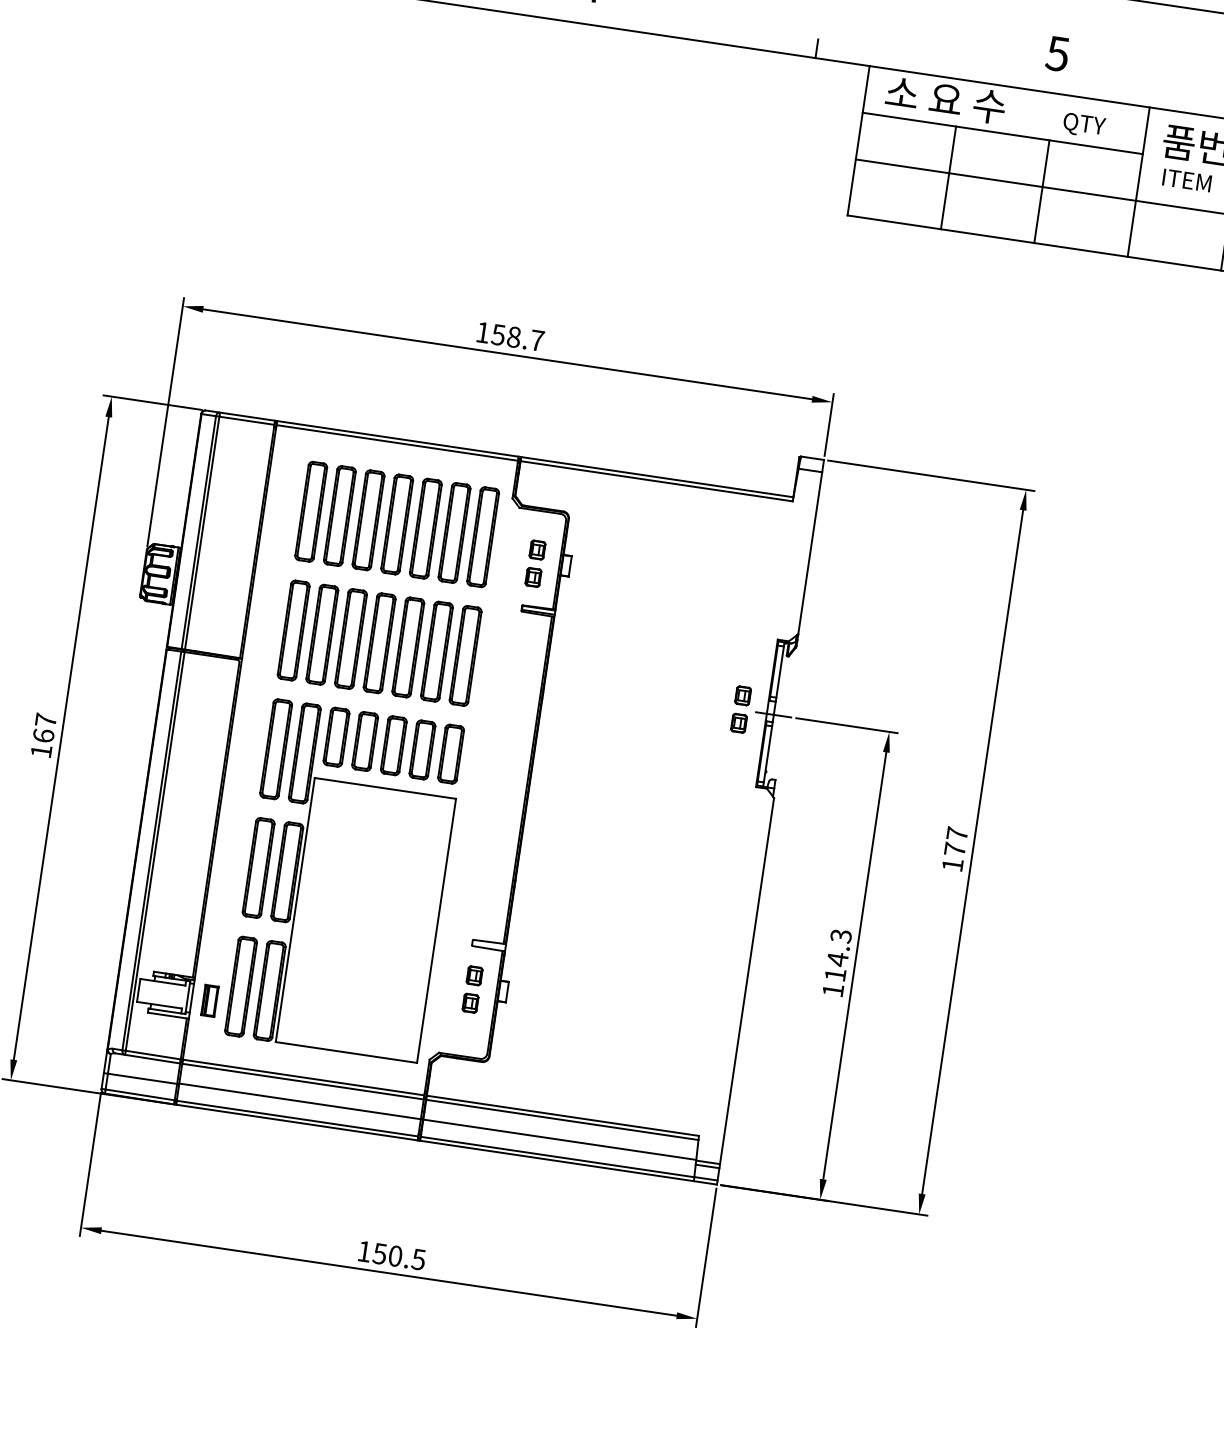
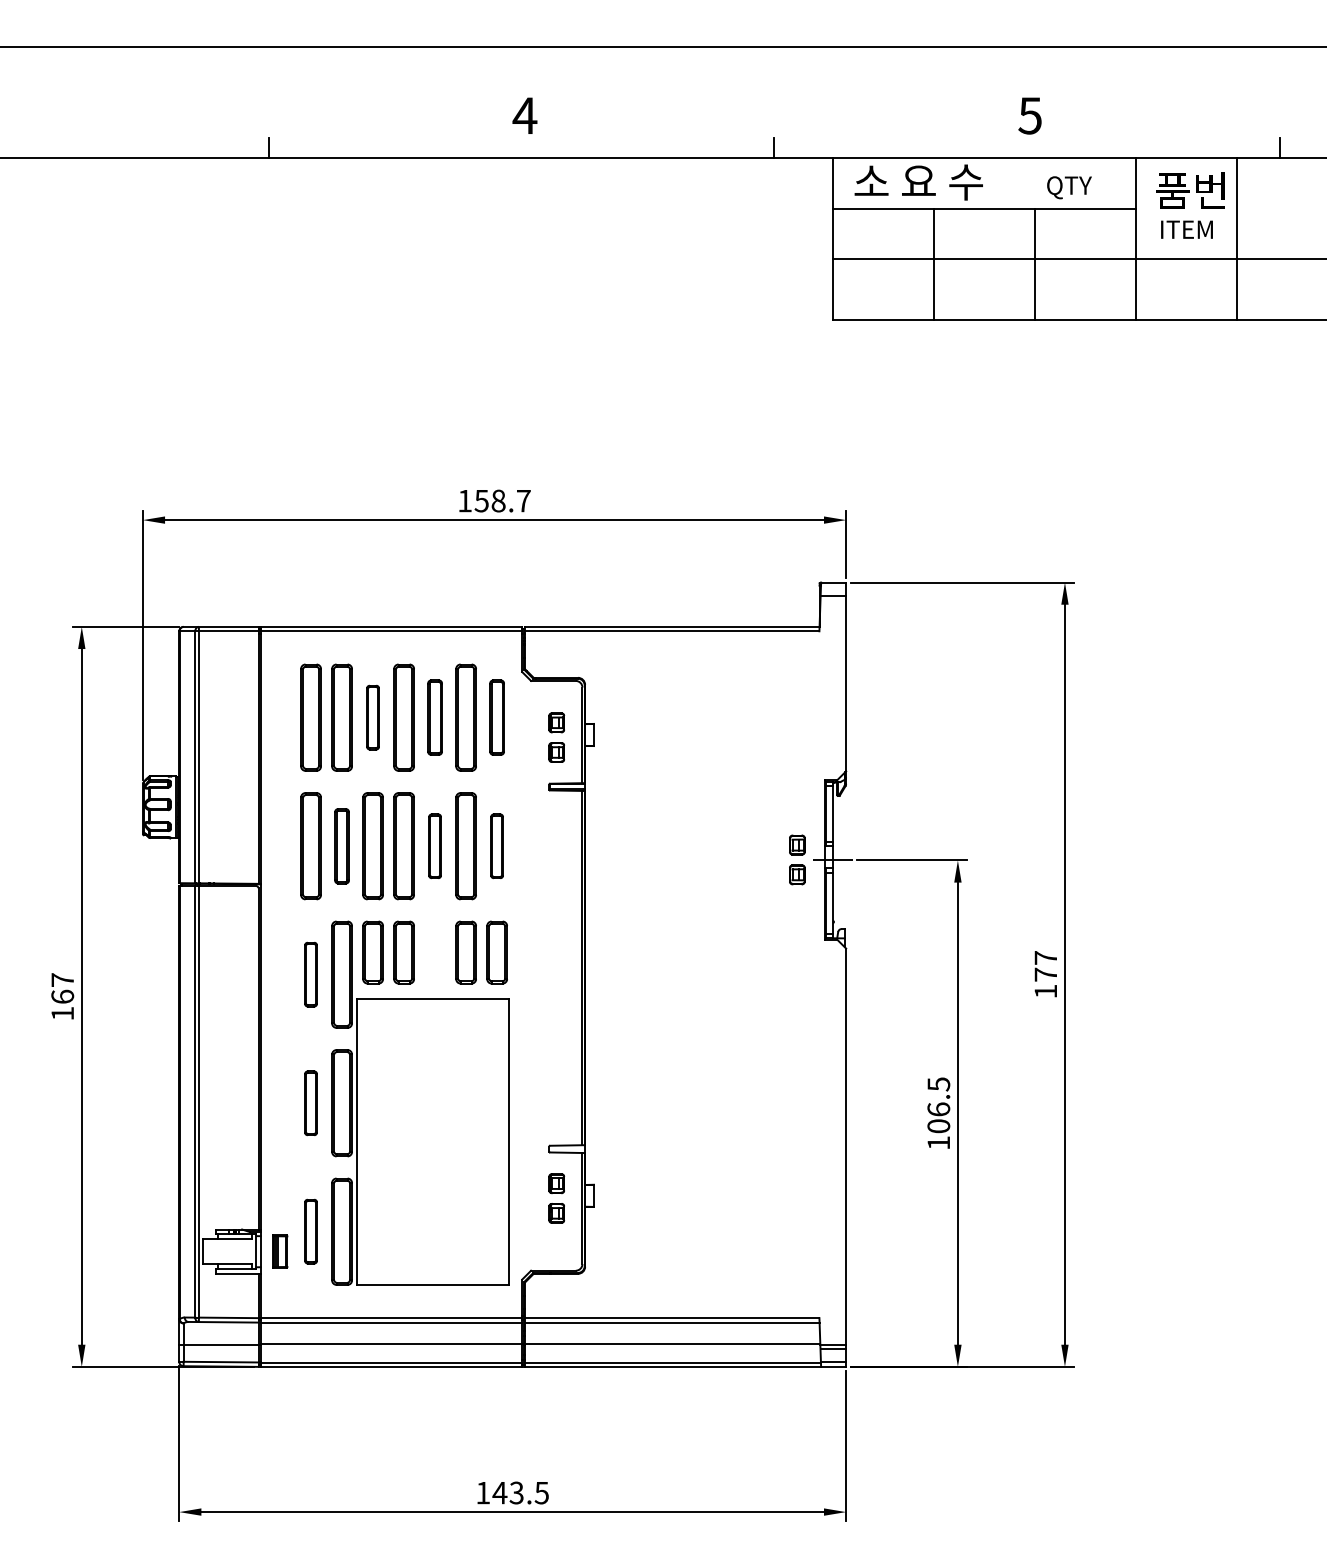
part: (368, 520) -> (372, 717), size x0.6
part: (425, 528) -> (434, 717), size x0.7
part: (482, 536) -> (496, 717), size x0.7
part: (321, 634) -> (341, 846), size x0.7
part: (407, 647) -> (434, 846), size x0.6
part: (464, 656) -> (496, 846), size x0.6
part: (393, 745) -> (434, 952), removed
part: (275, 748) -> (310, 974), size x0.6
part: (258, 868) -> (310, 1103), size x0.6
text: (837, 955) -> (938, 1105), 114.3 -> 106.5
part: (240, 986) -> (310, 1231), size x0.6
text: (387, 1254) -> (507, 1492), 150.5 -> 143.5

